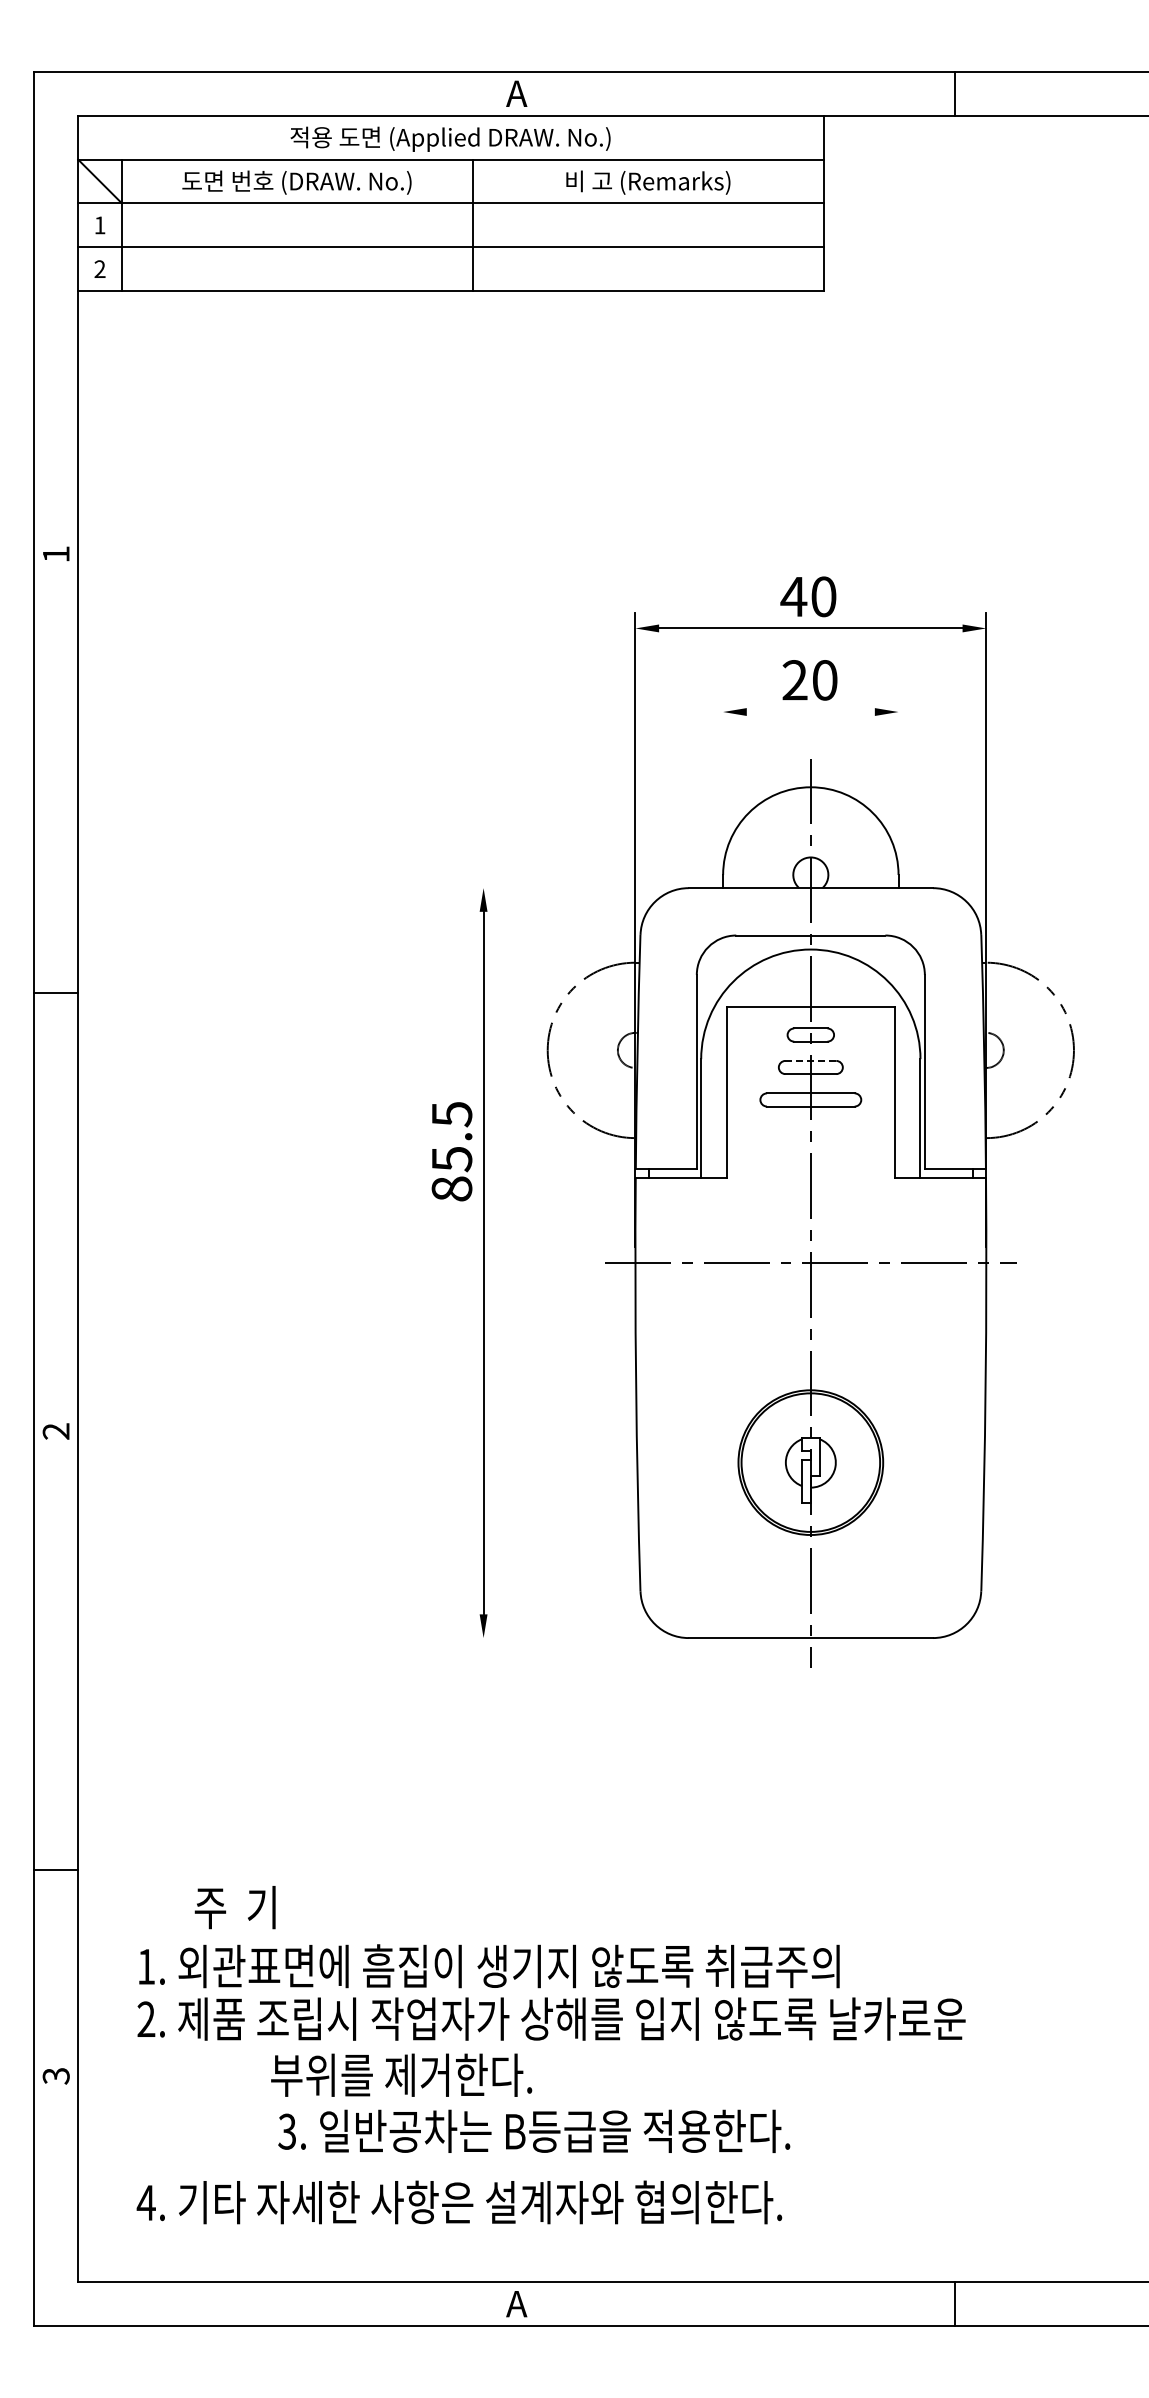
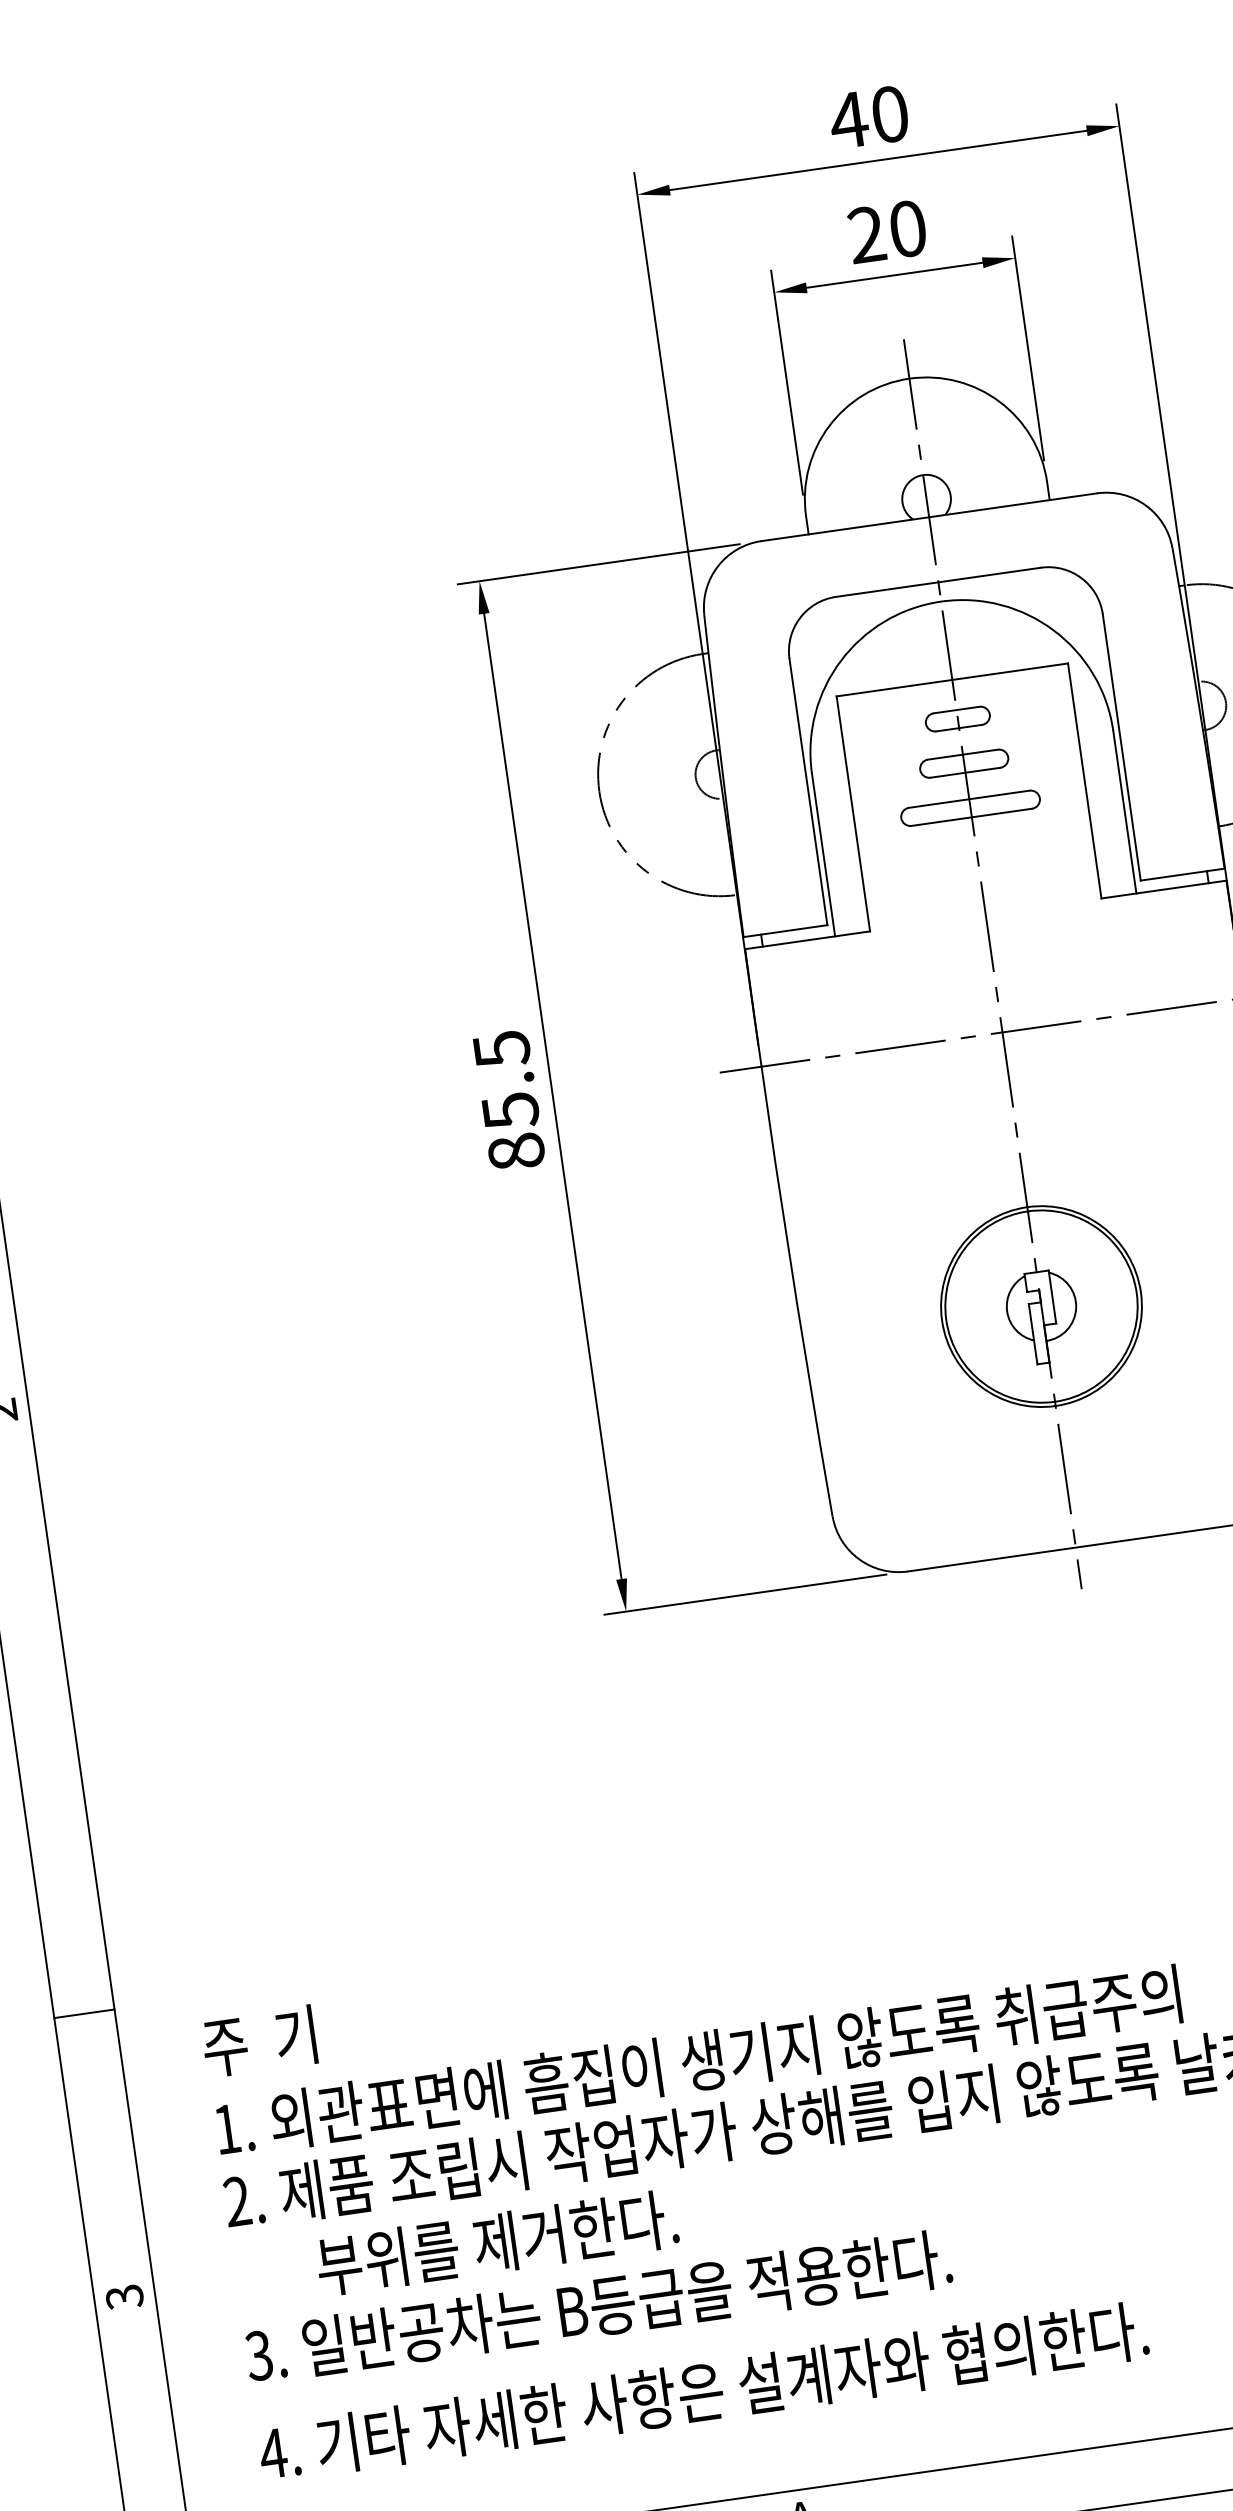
line: (810, 712) -> (894, 275), added
line: (723, 777) -> (787, 382), added
line: (898, 777) -> (1027, 348), added
line: (569, 888) -> (597, 564), added
line: (811, 1060) -> (963, 753), dashed -> solid
text: (451, 1151) -> (508, 1100), moved
line: (569, 1638) -> (744, 1595), added
text: (234, 1907) -> (258, 2041), moved
text: (401, 2074) -> (497, 2241), moved
text: (534, 2130) -> (598, 2305), moved

